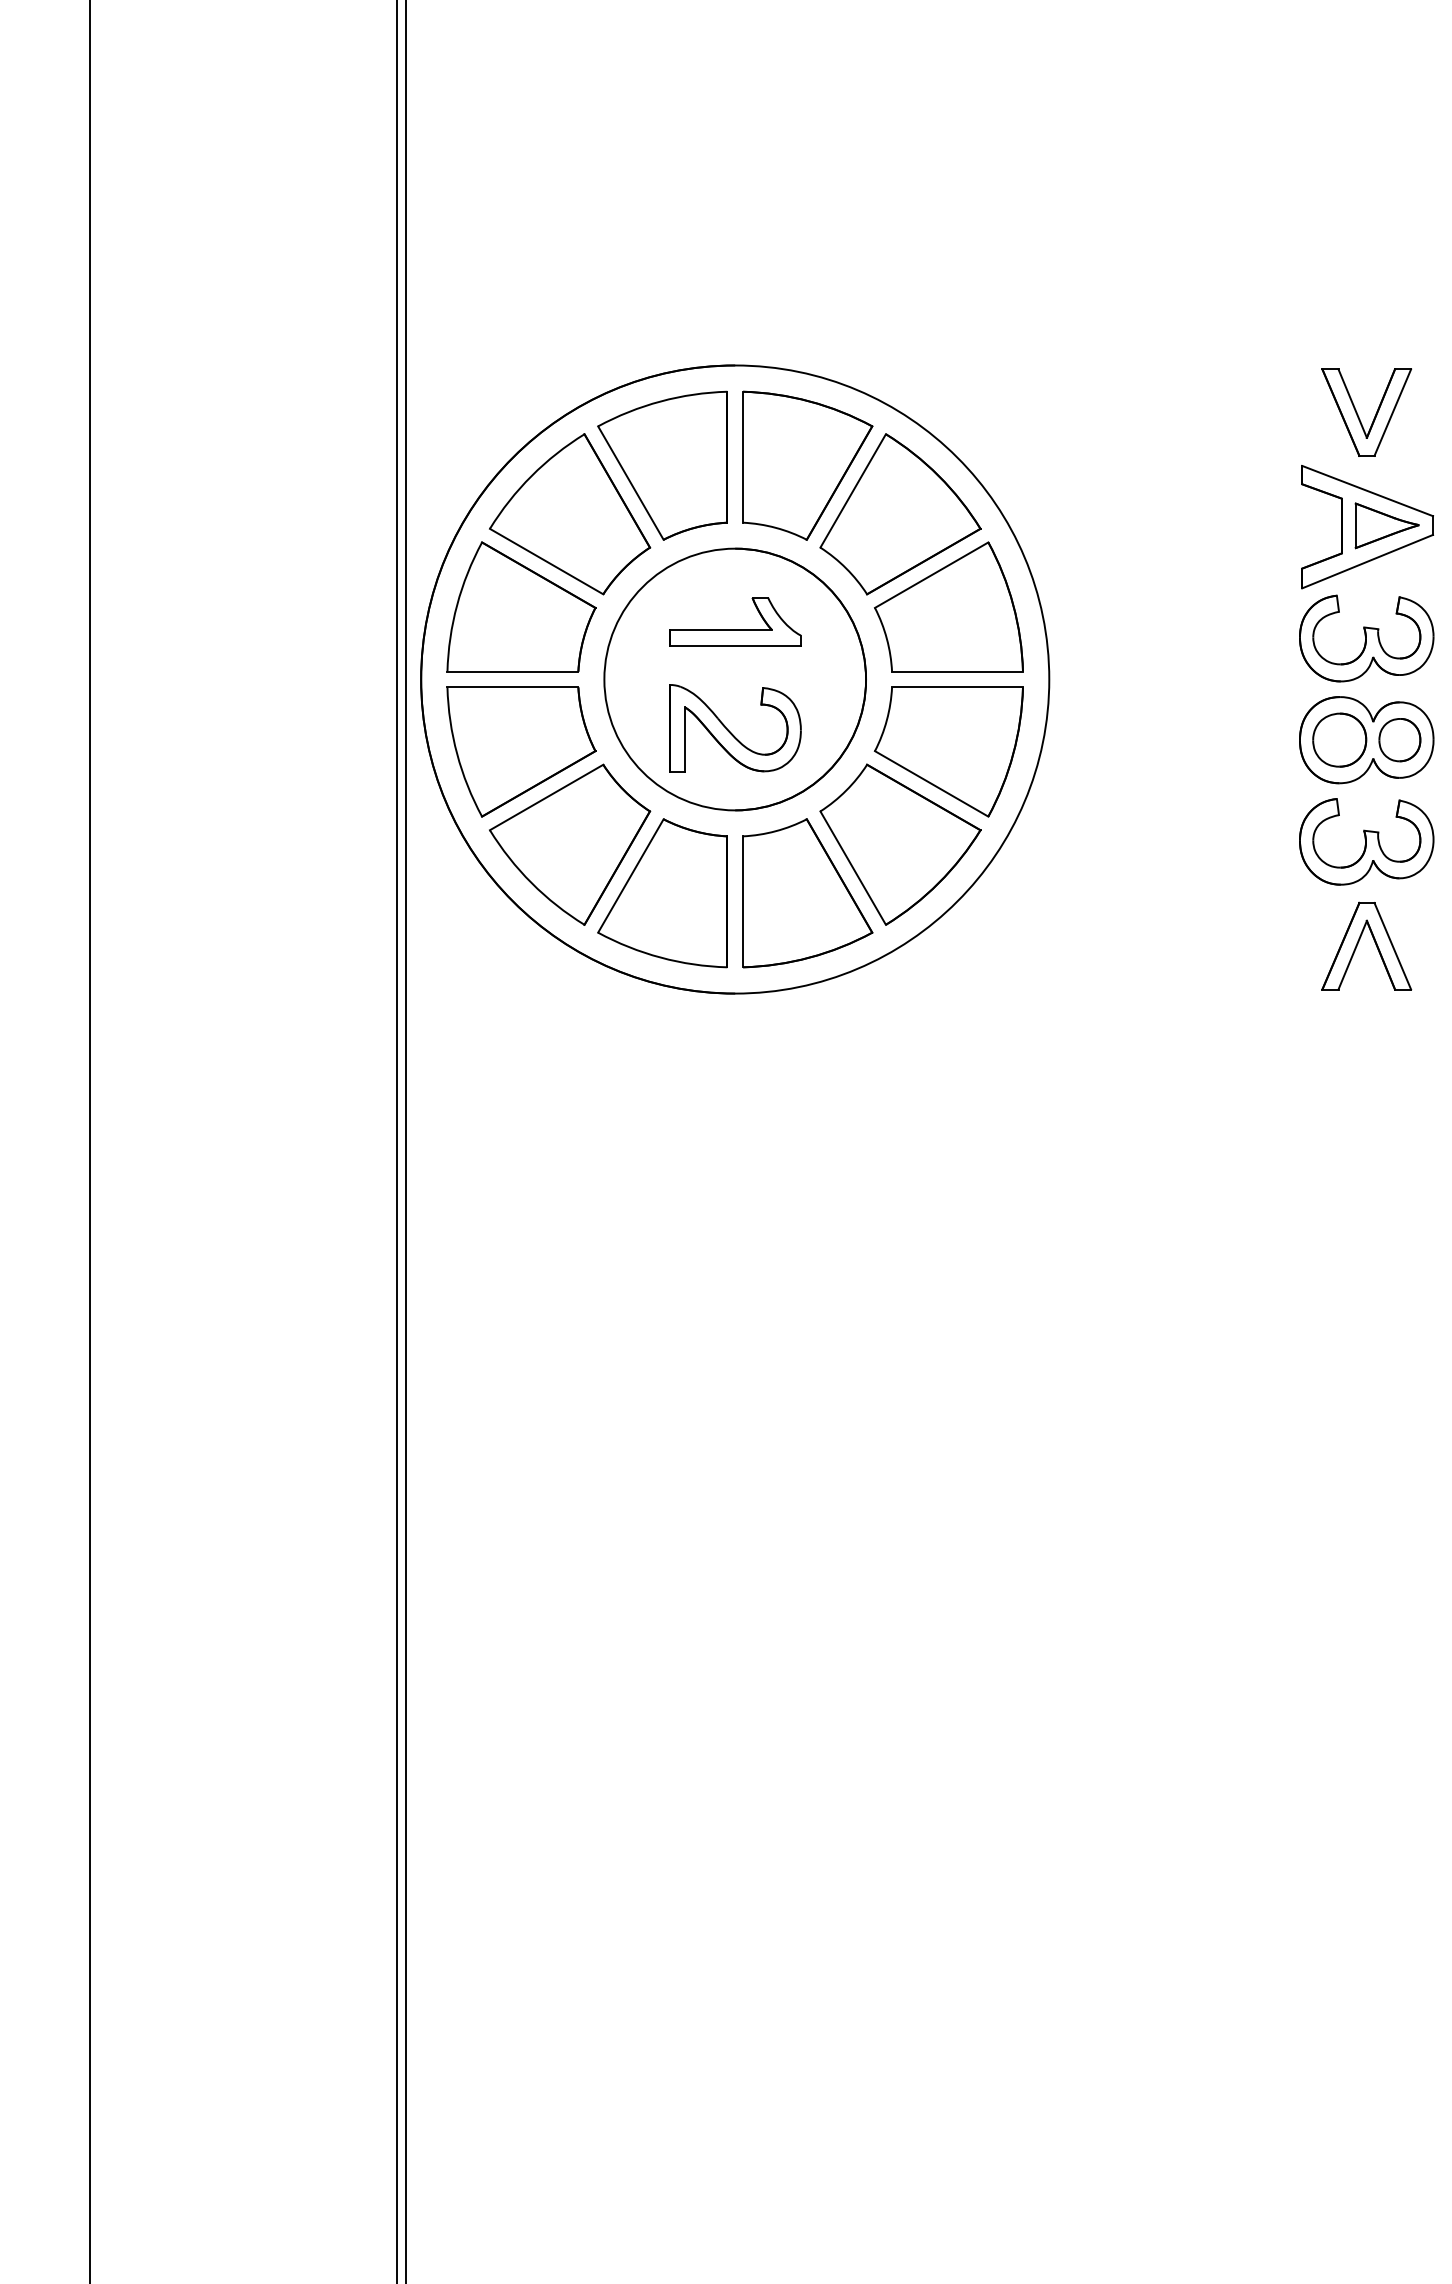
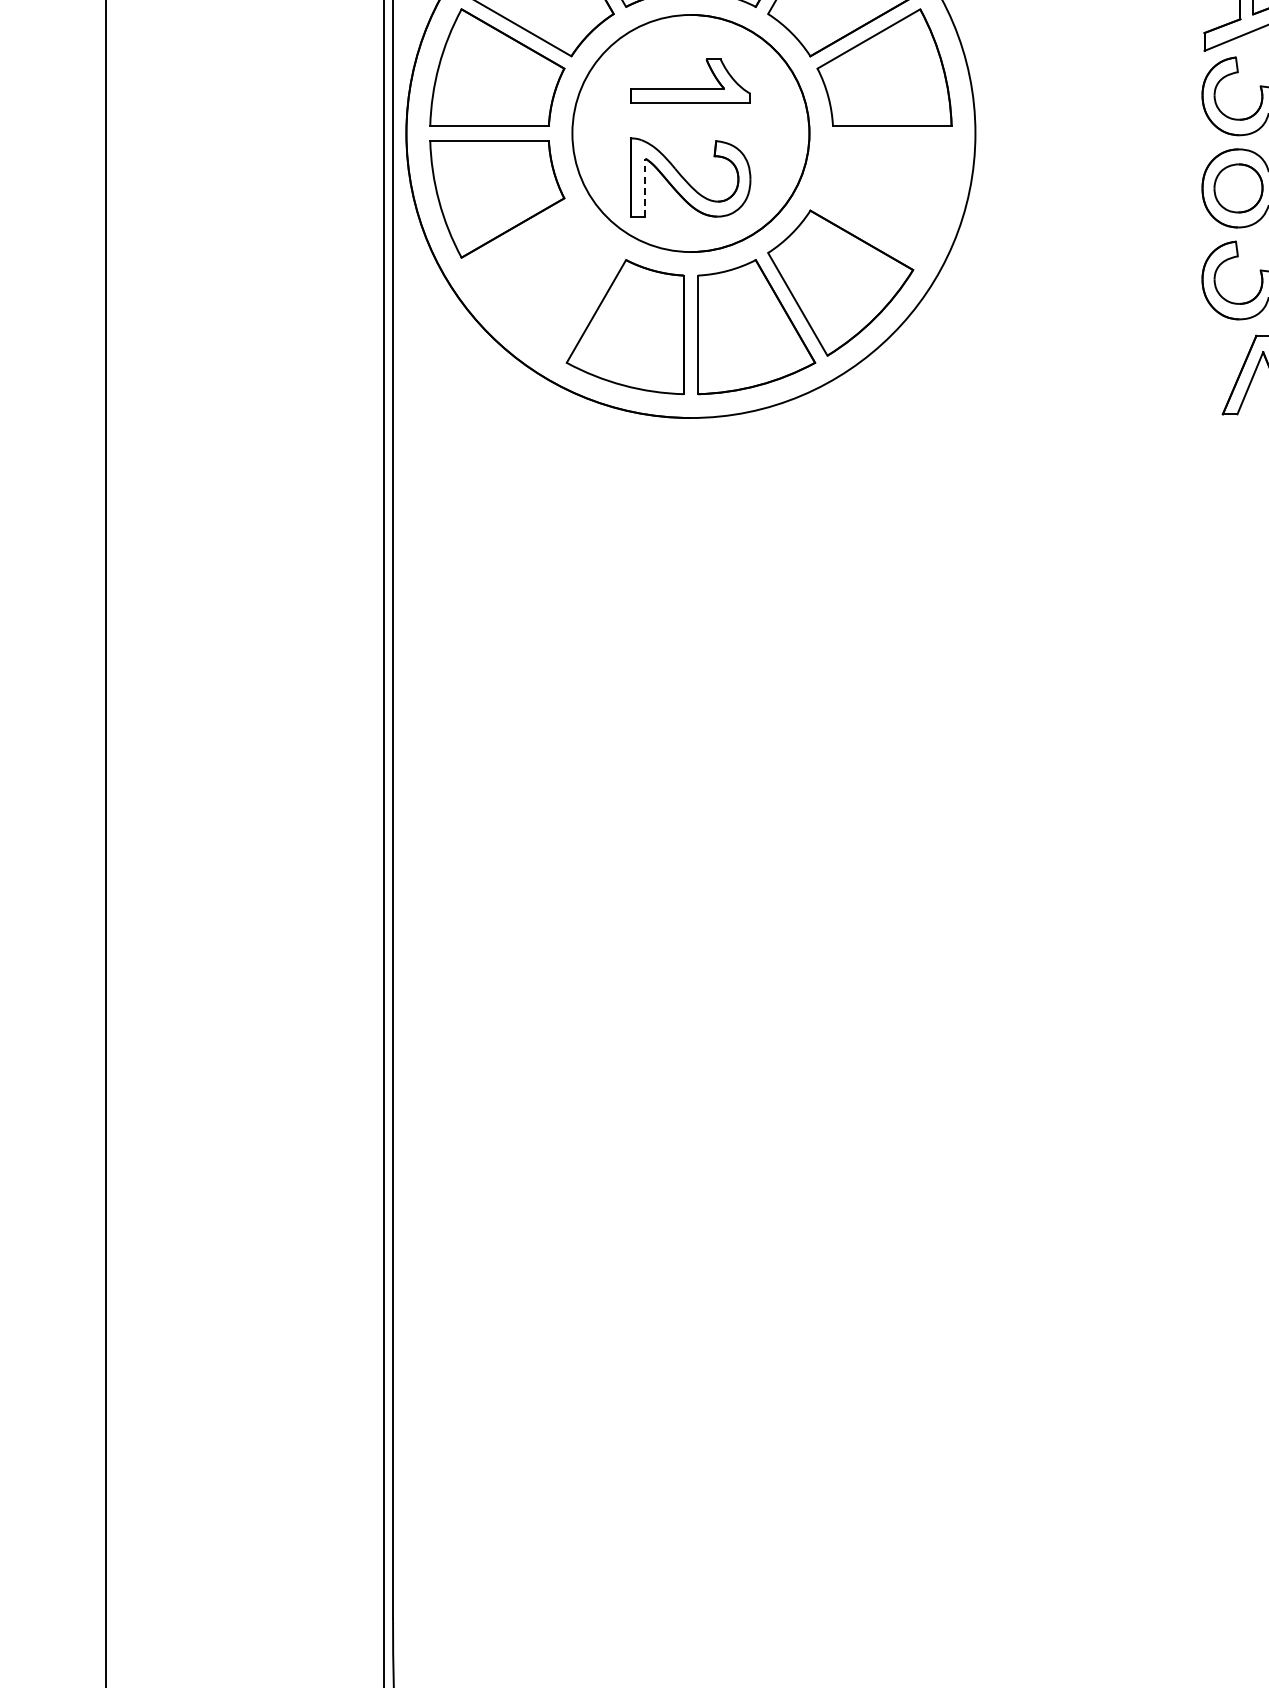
line: (685, 738) -> (645, 186), solid -> dashed
part: (948, 751) -> (884, 198), removed
part: (570, 844) -> (541, 282), removed

